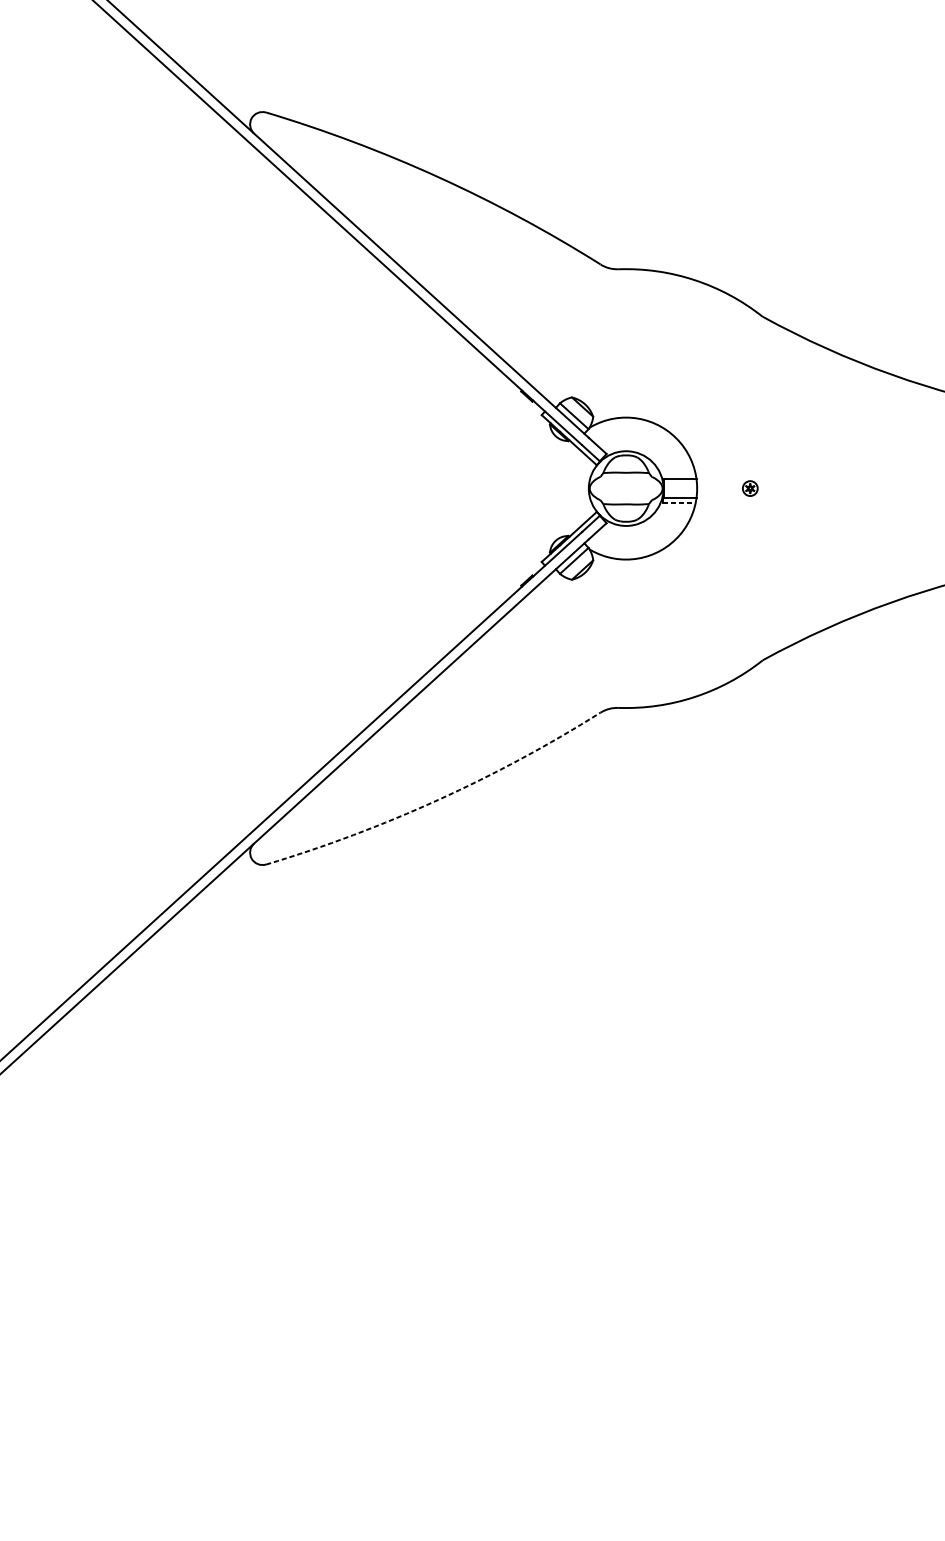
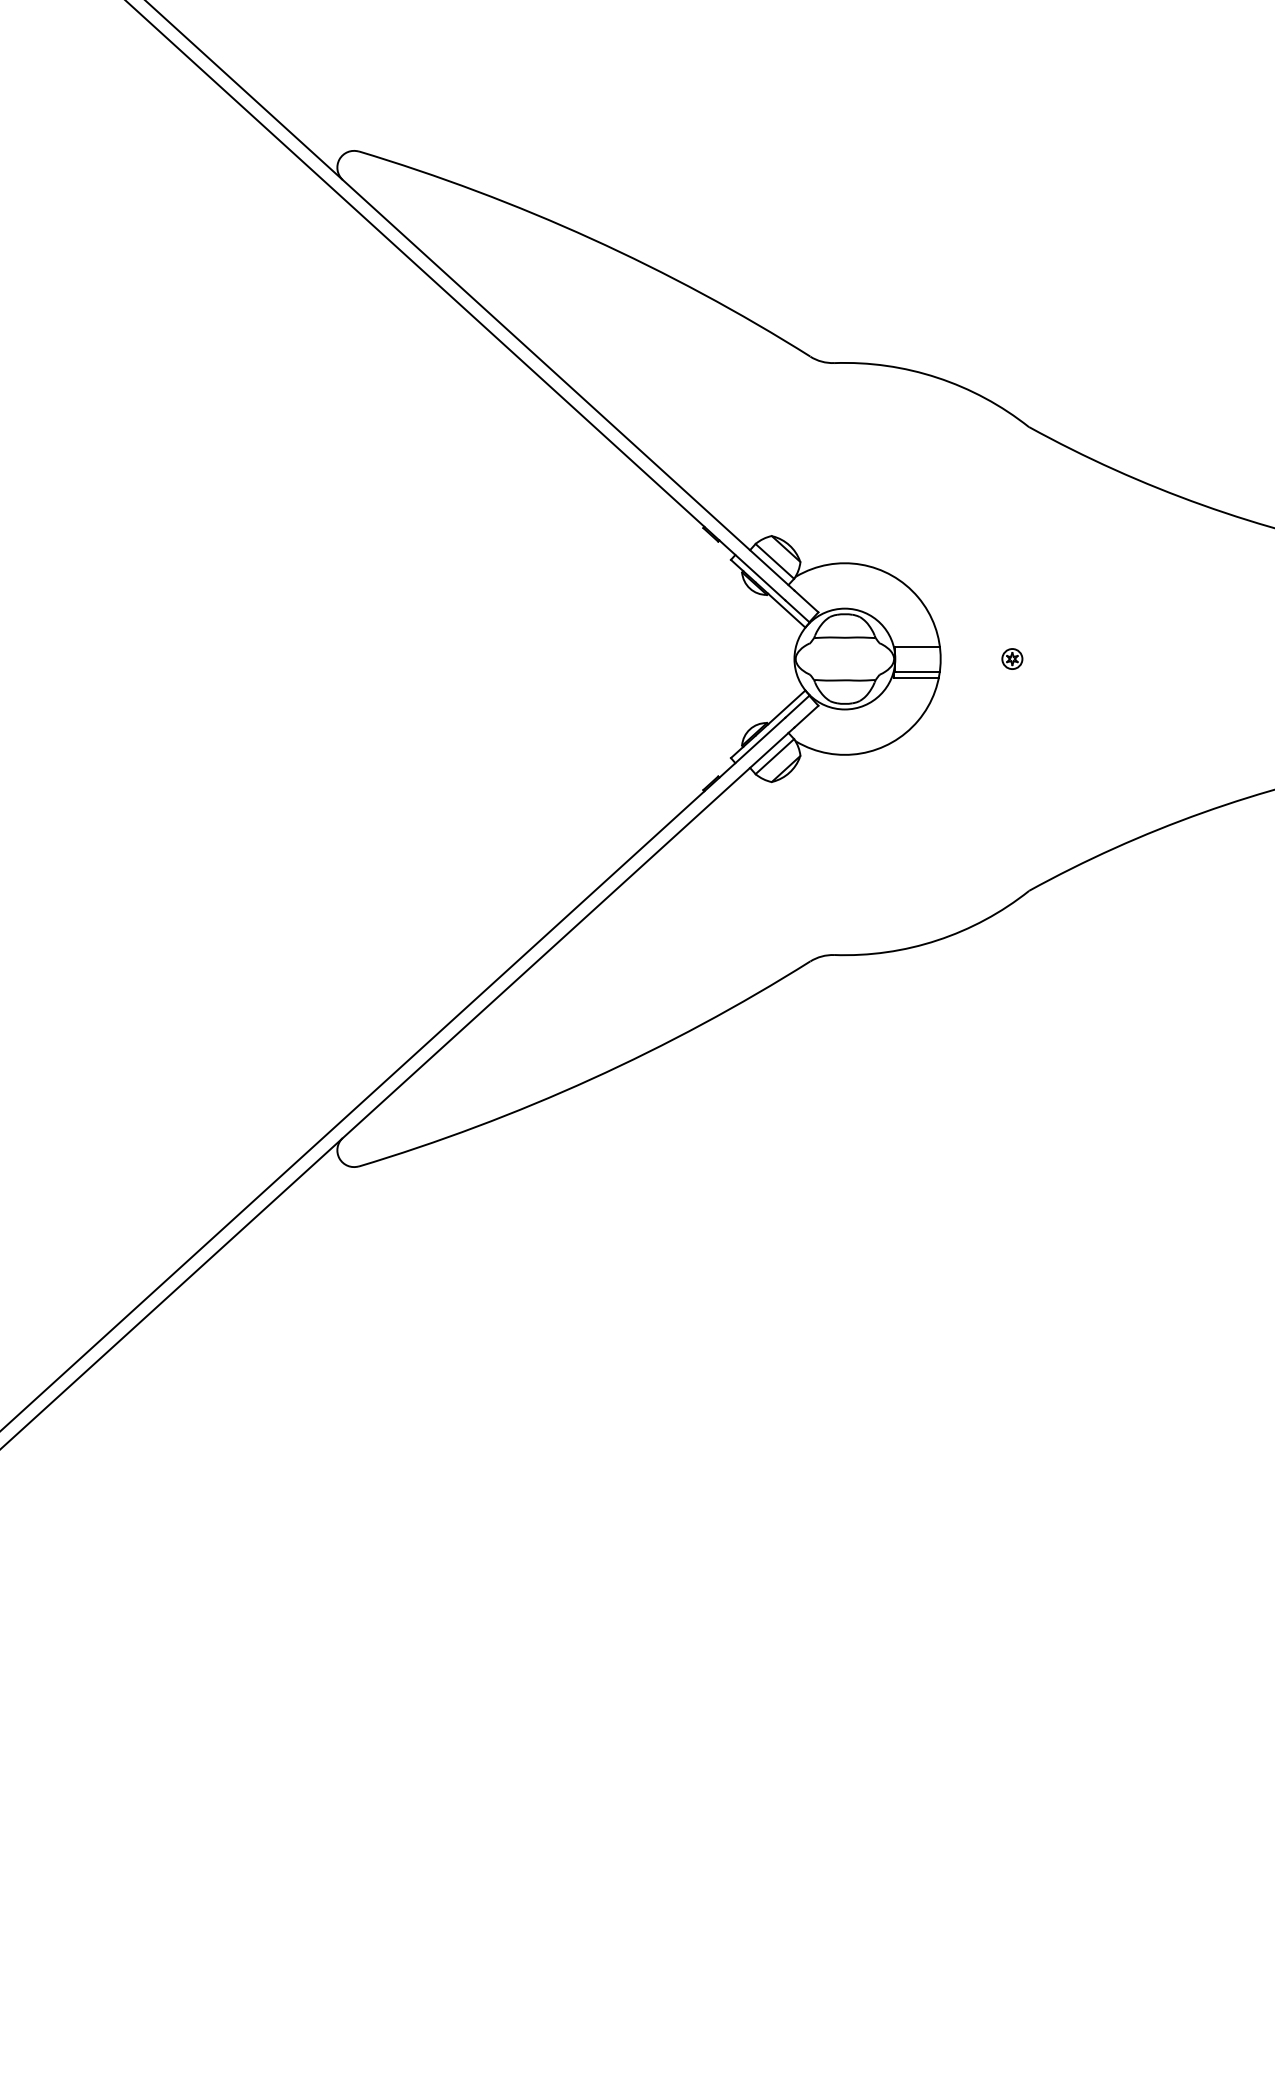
line: (679, 502) -> (916, 678), dashed -> solid
arc: (438, 800) -> (591, 1079), dashed -> solid

